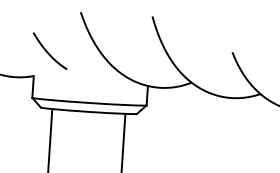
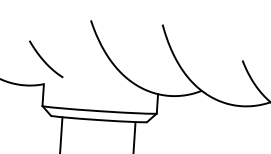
curve: (47, 50) -> (43, 58), moved

